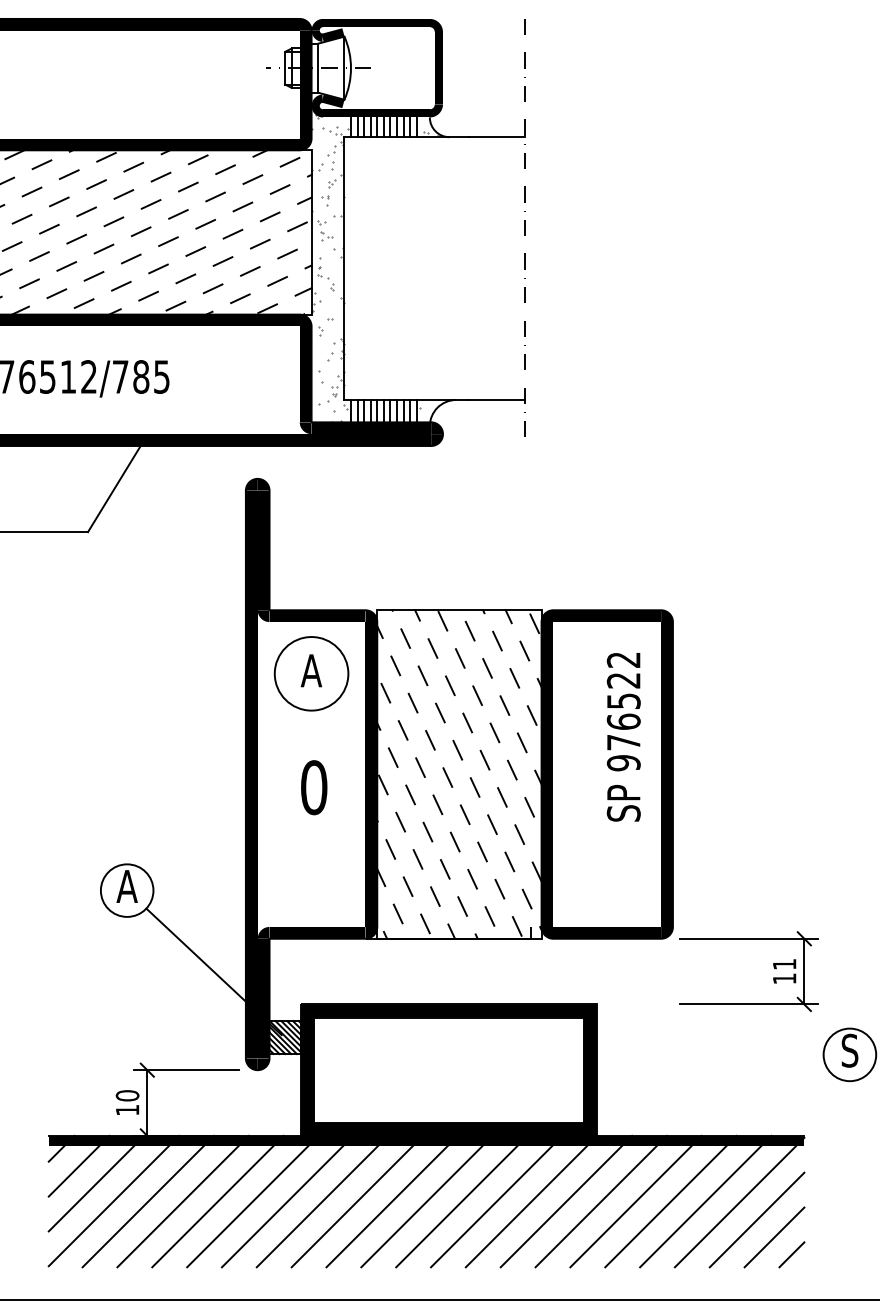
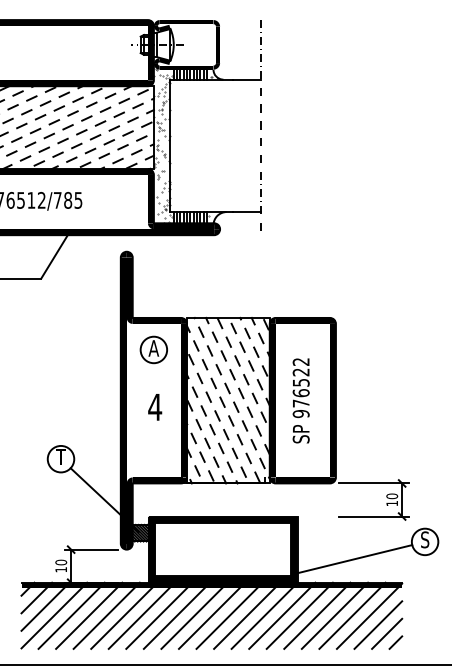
circle: (310, 672) -> (153, 349), size x0.71
text: (622, 736) -> (300, 400), moved
text: (314, 788) -> (155, 407), 0 -> 4
text: (126, 885) -> (60, 456), A -> T
text: (785, 964) -> (392, 496), 11 -> 10
line: (709, 1089) -> (354, 559), added

